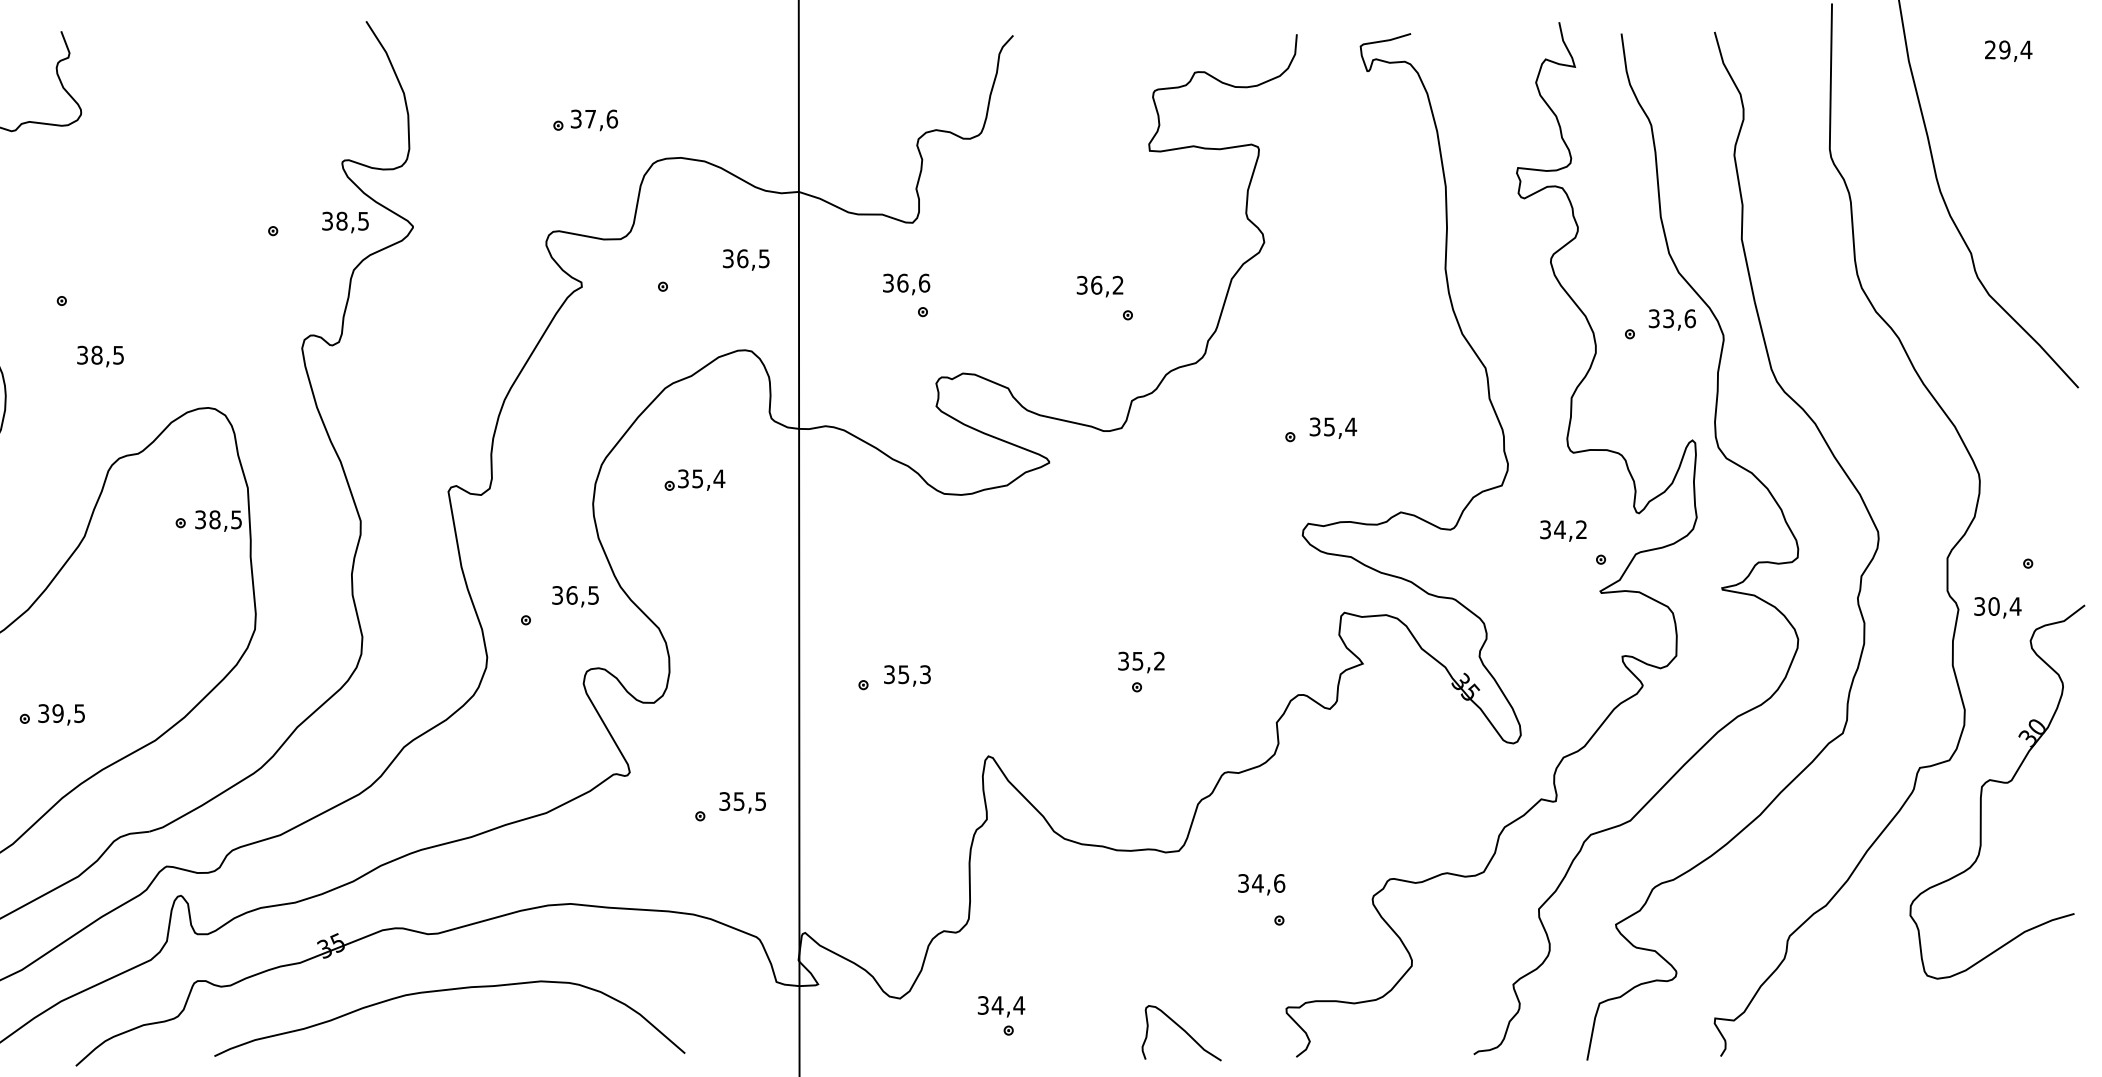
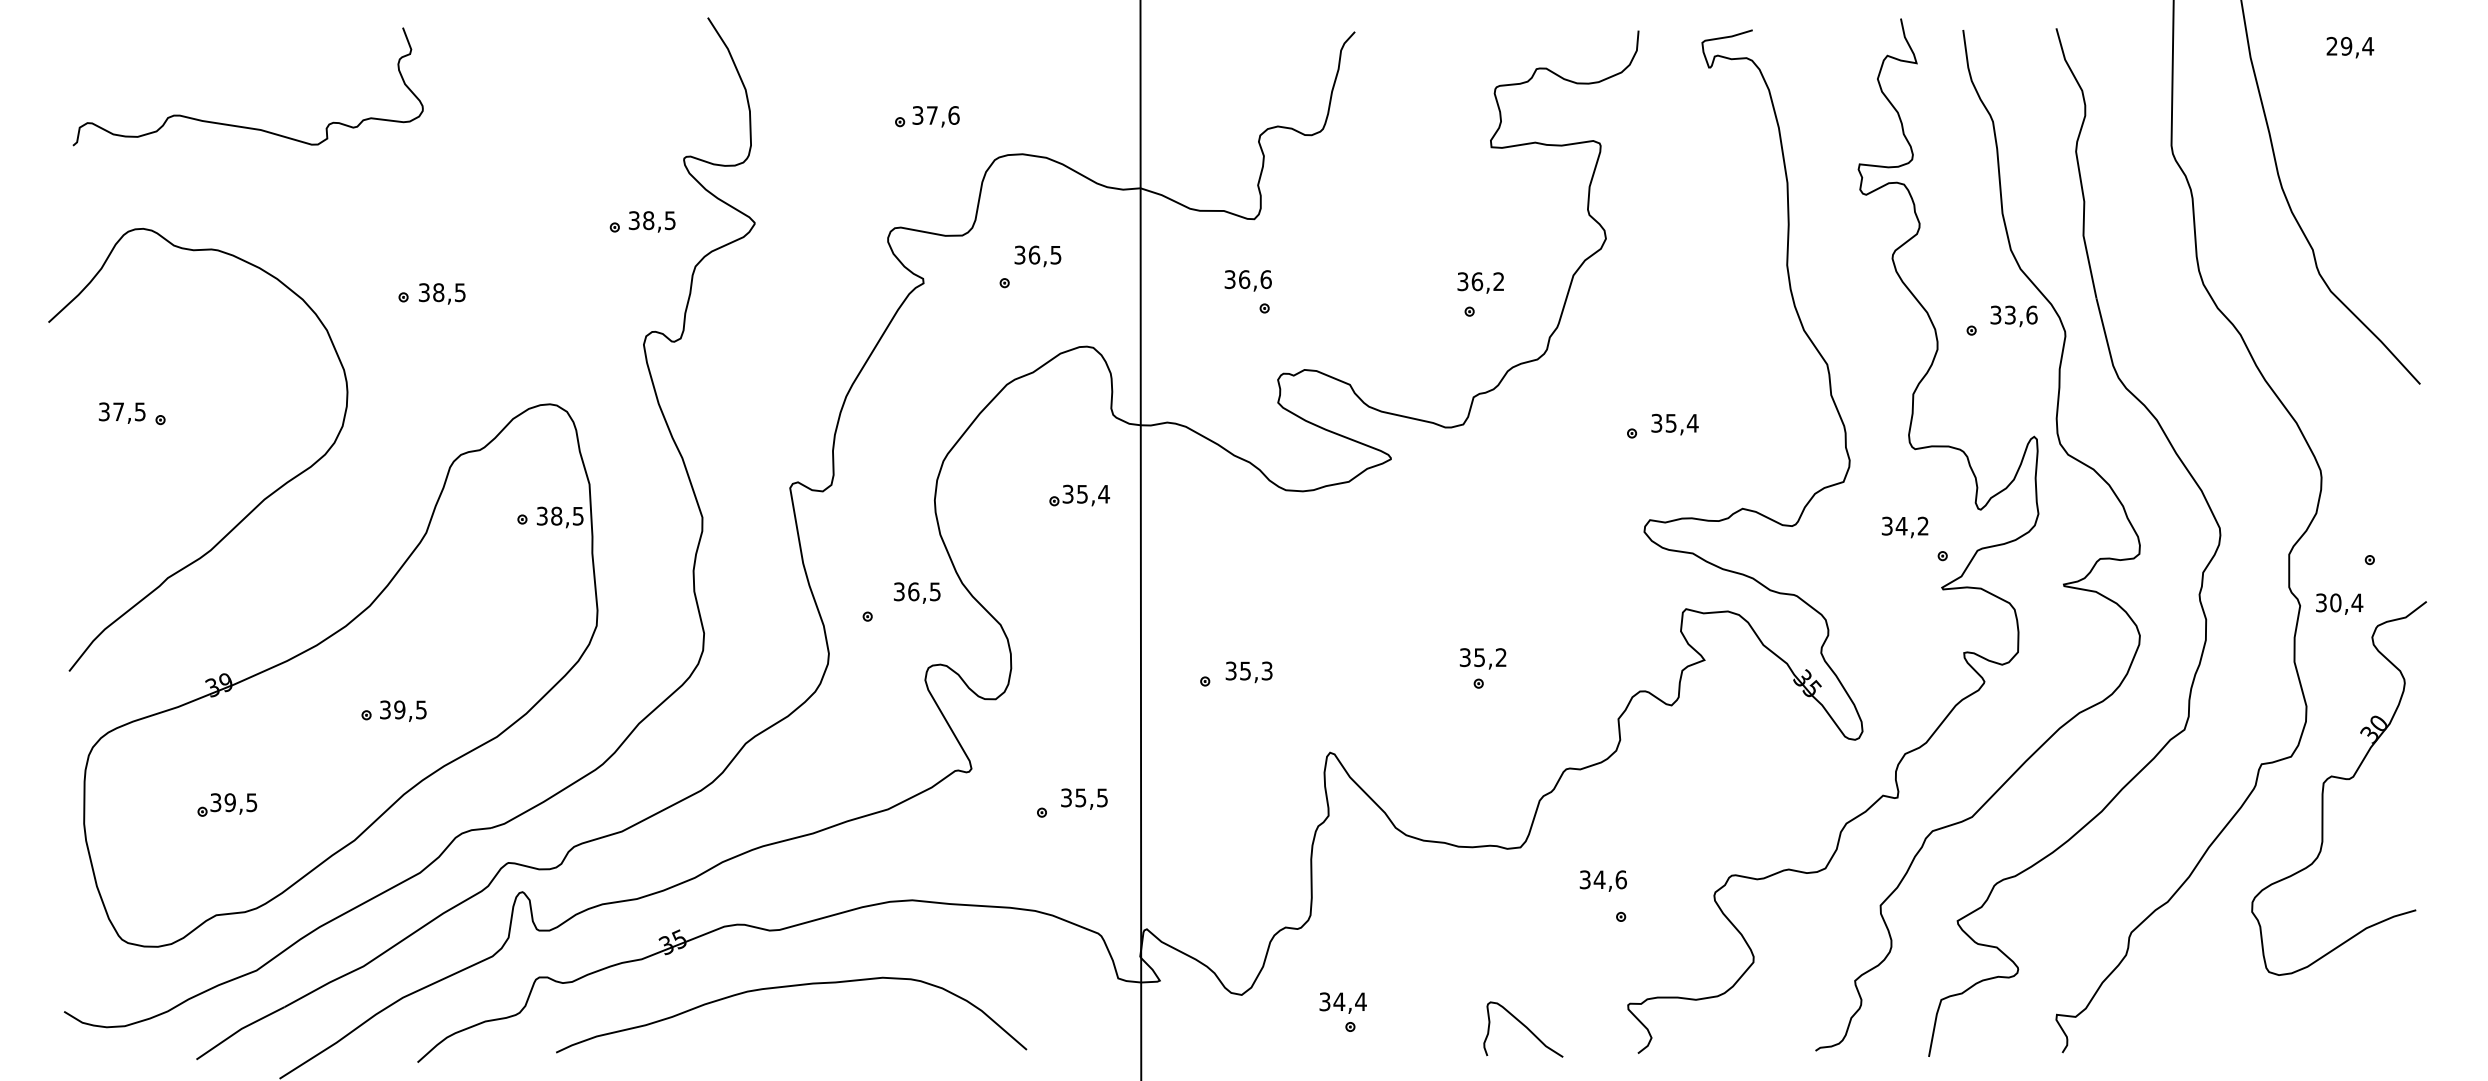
text: (344, 222) -> (651, 221), moved
text: (745, 260) -> (1037, 256), moved
text: (1099, 286) -> (1480, 282), moved
text: (100, 356) -> (442, 293), moved
part: (694, 480) -> (1079, 495), moved

